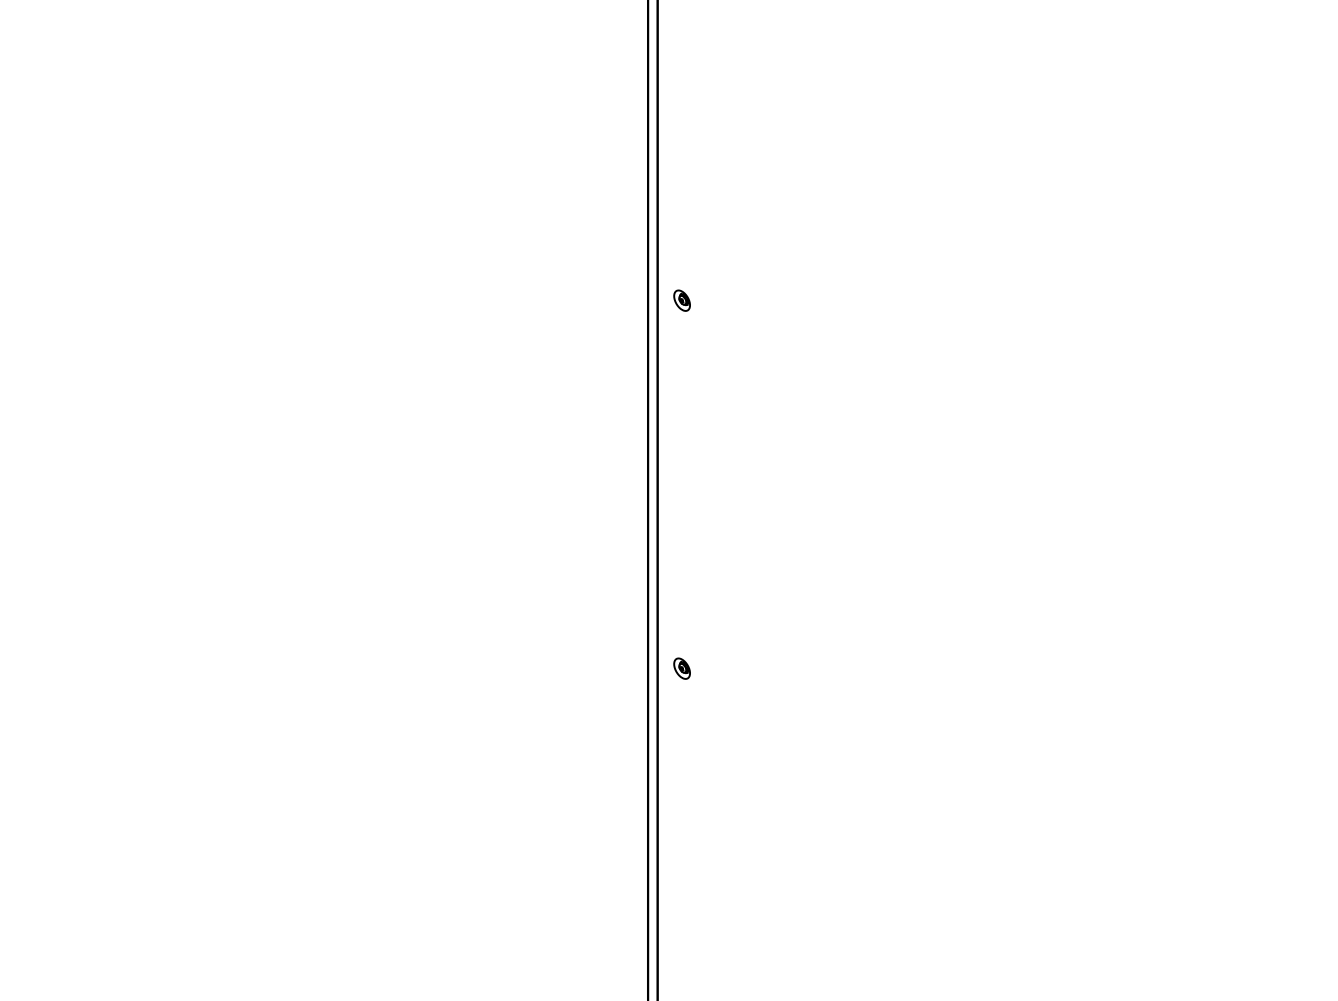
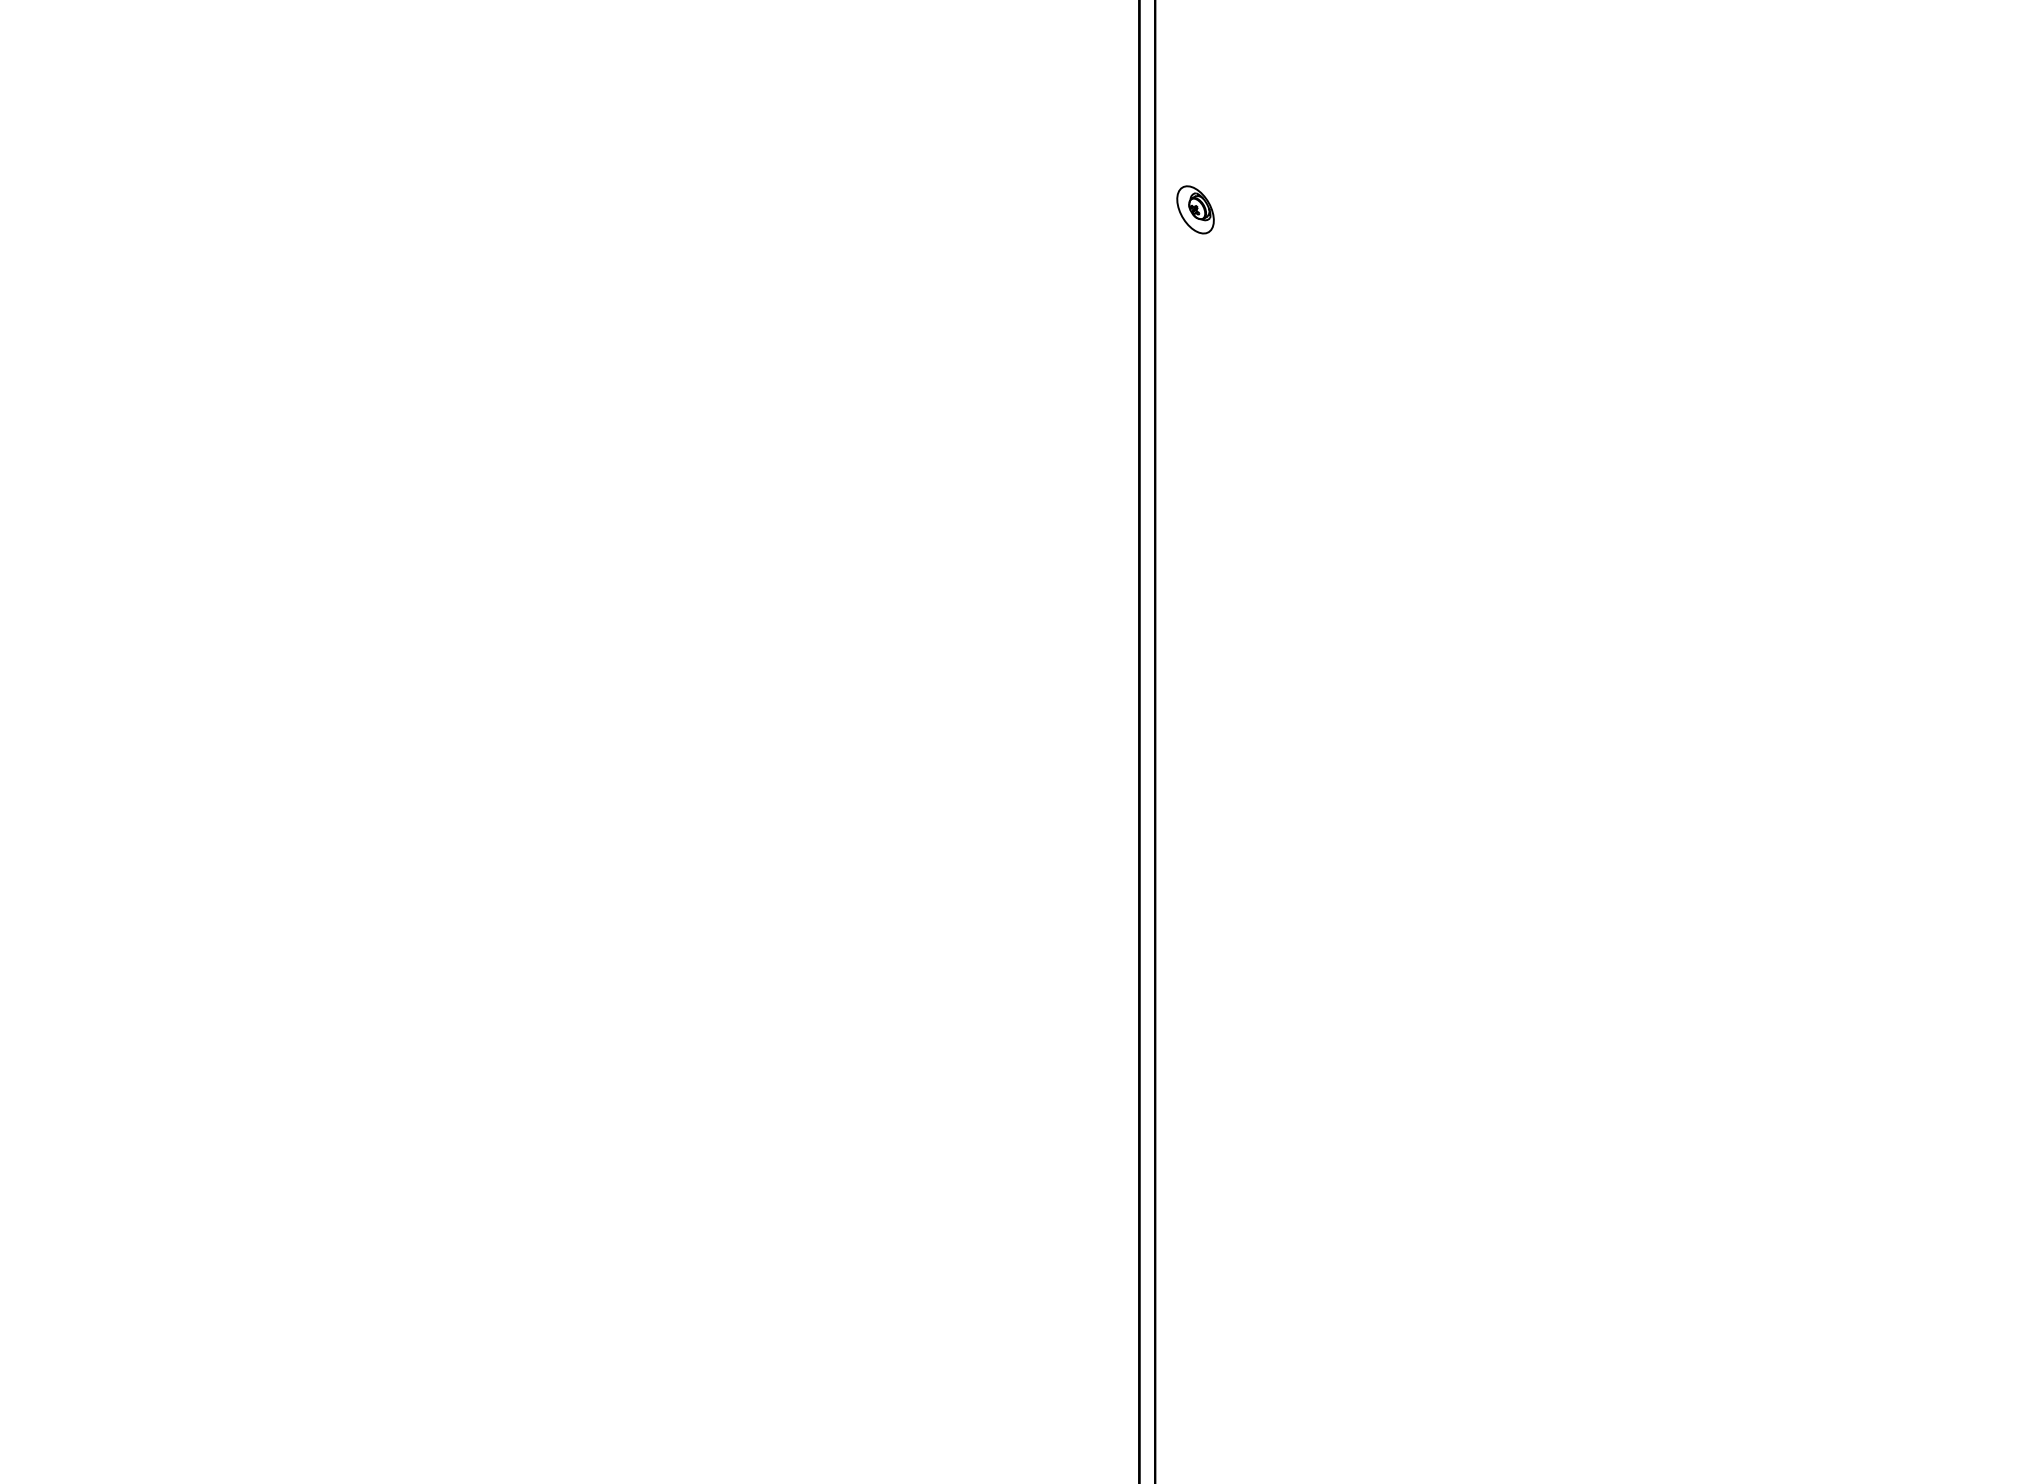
part: (681, 300) -> (1194, 209), size x1.4
part: (681, 668) -> (1194, 815), removed

